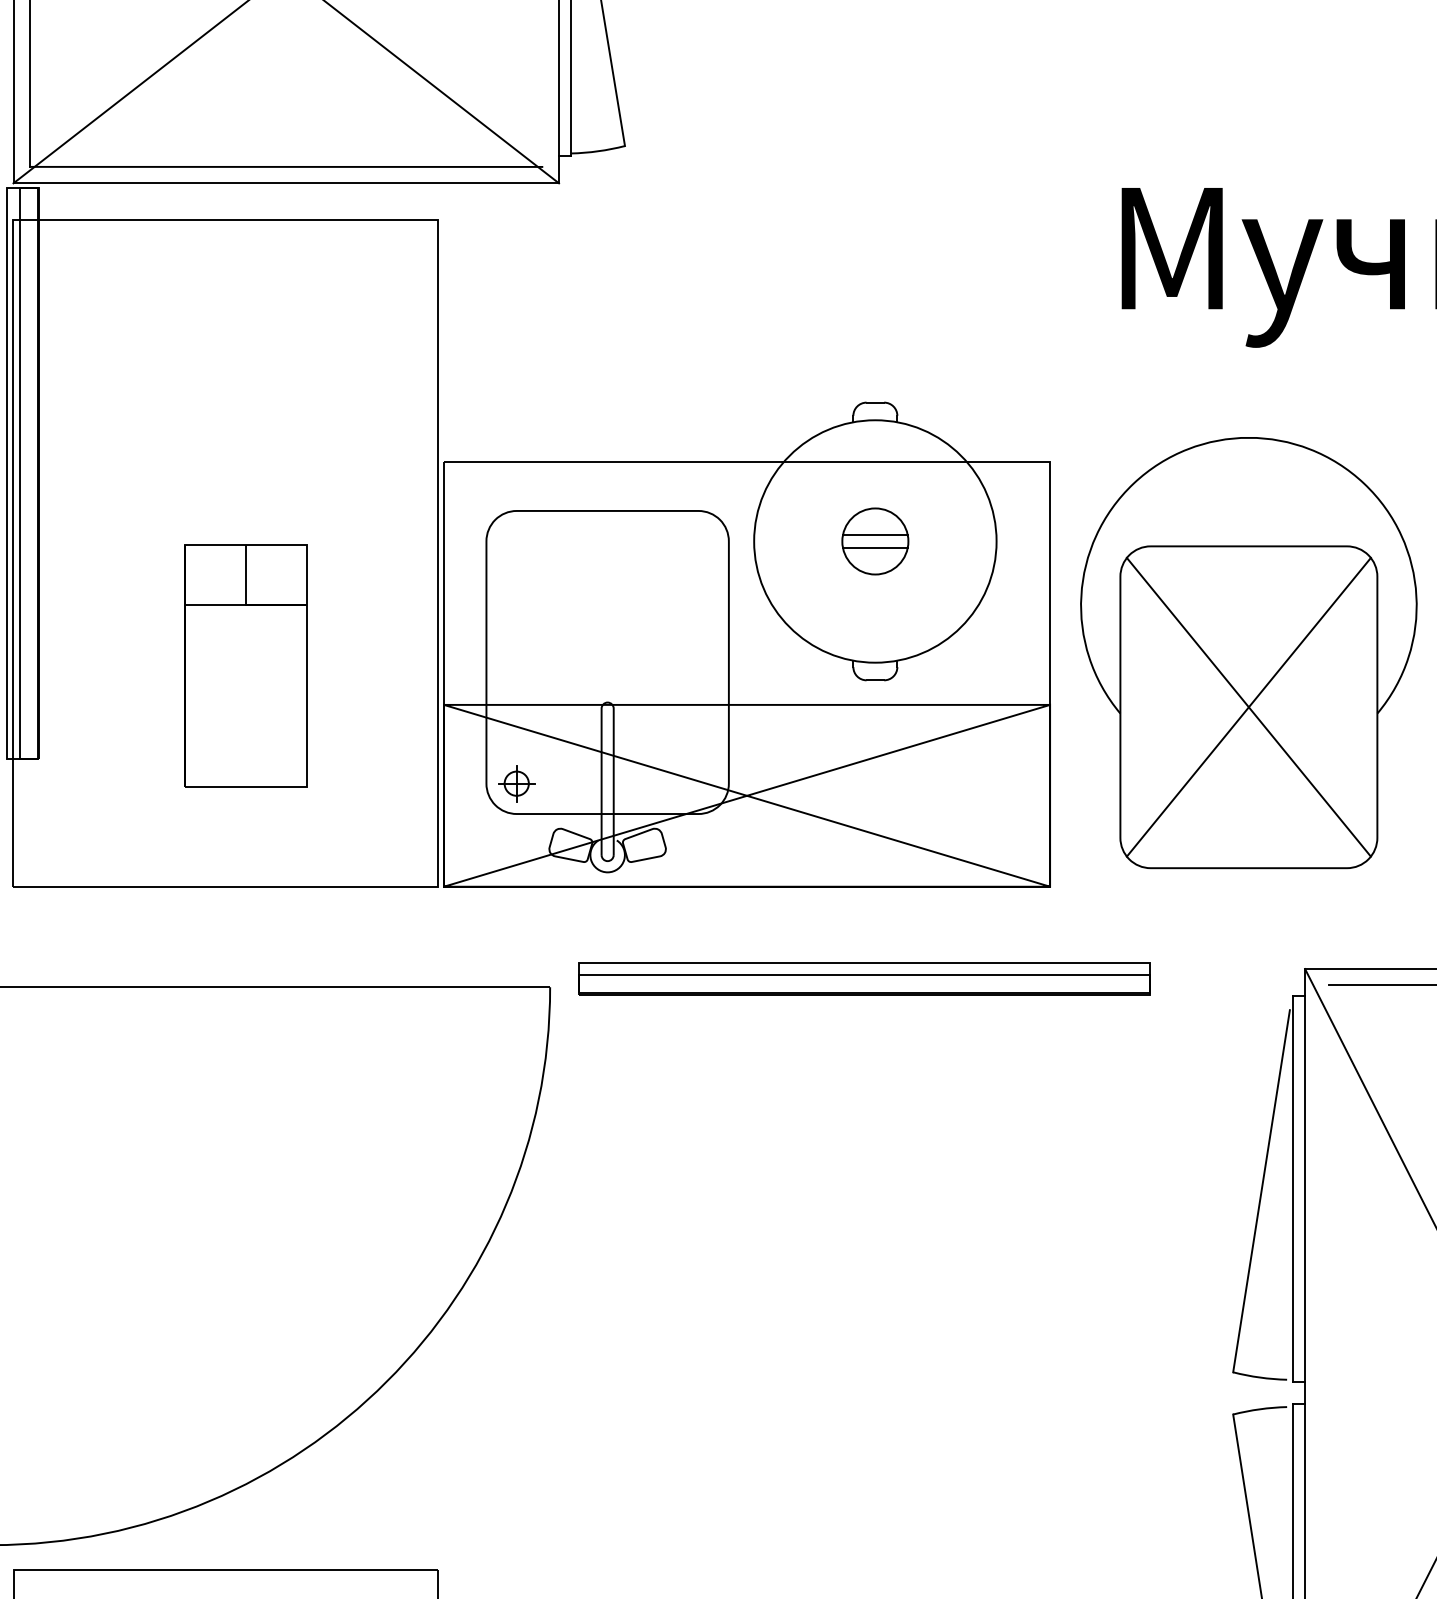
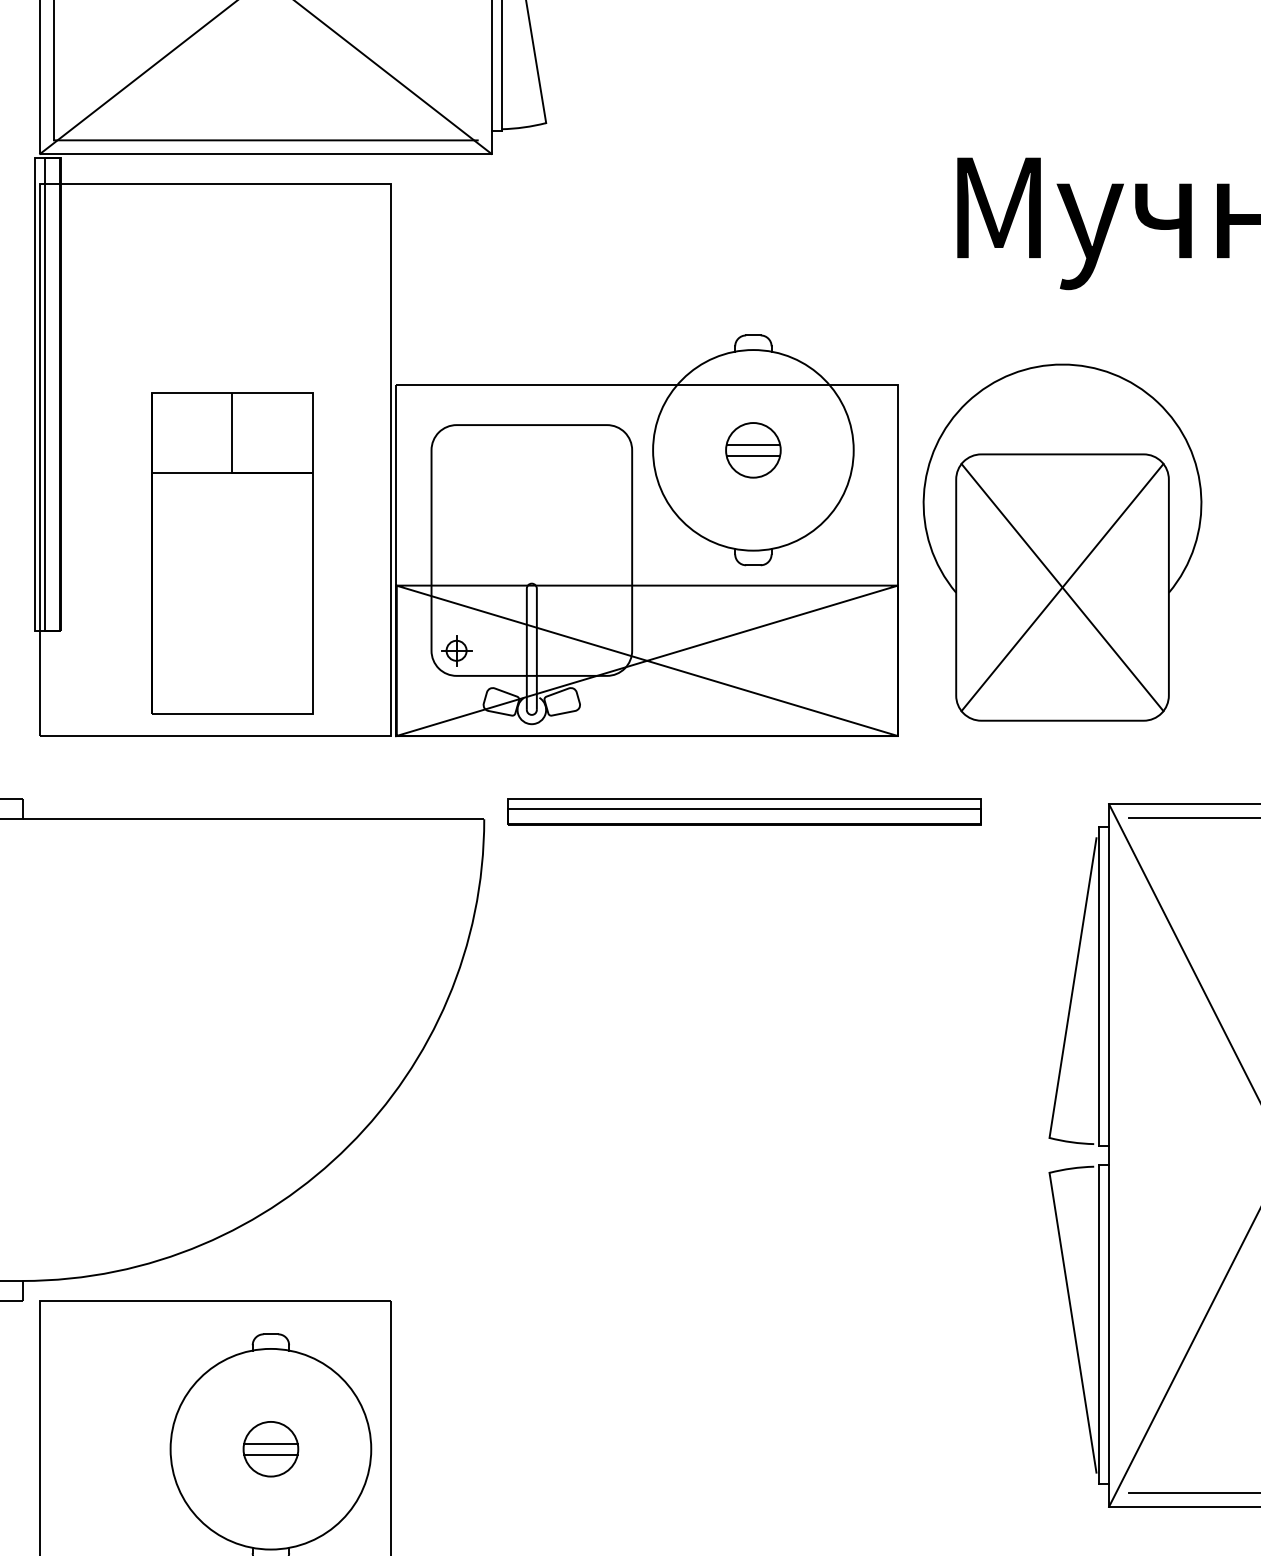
part: (245, 666) -> (232, 553), size x1.6

